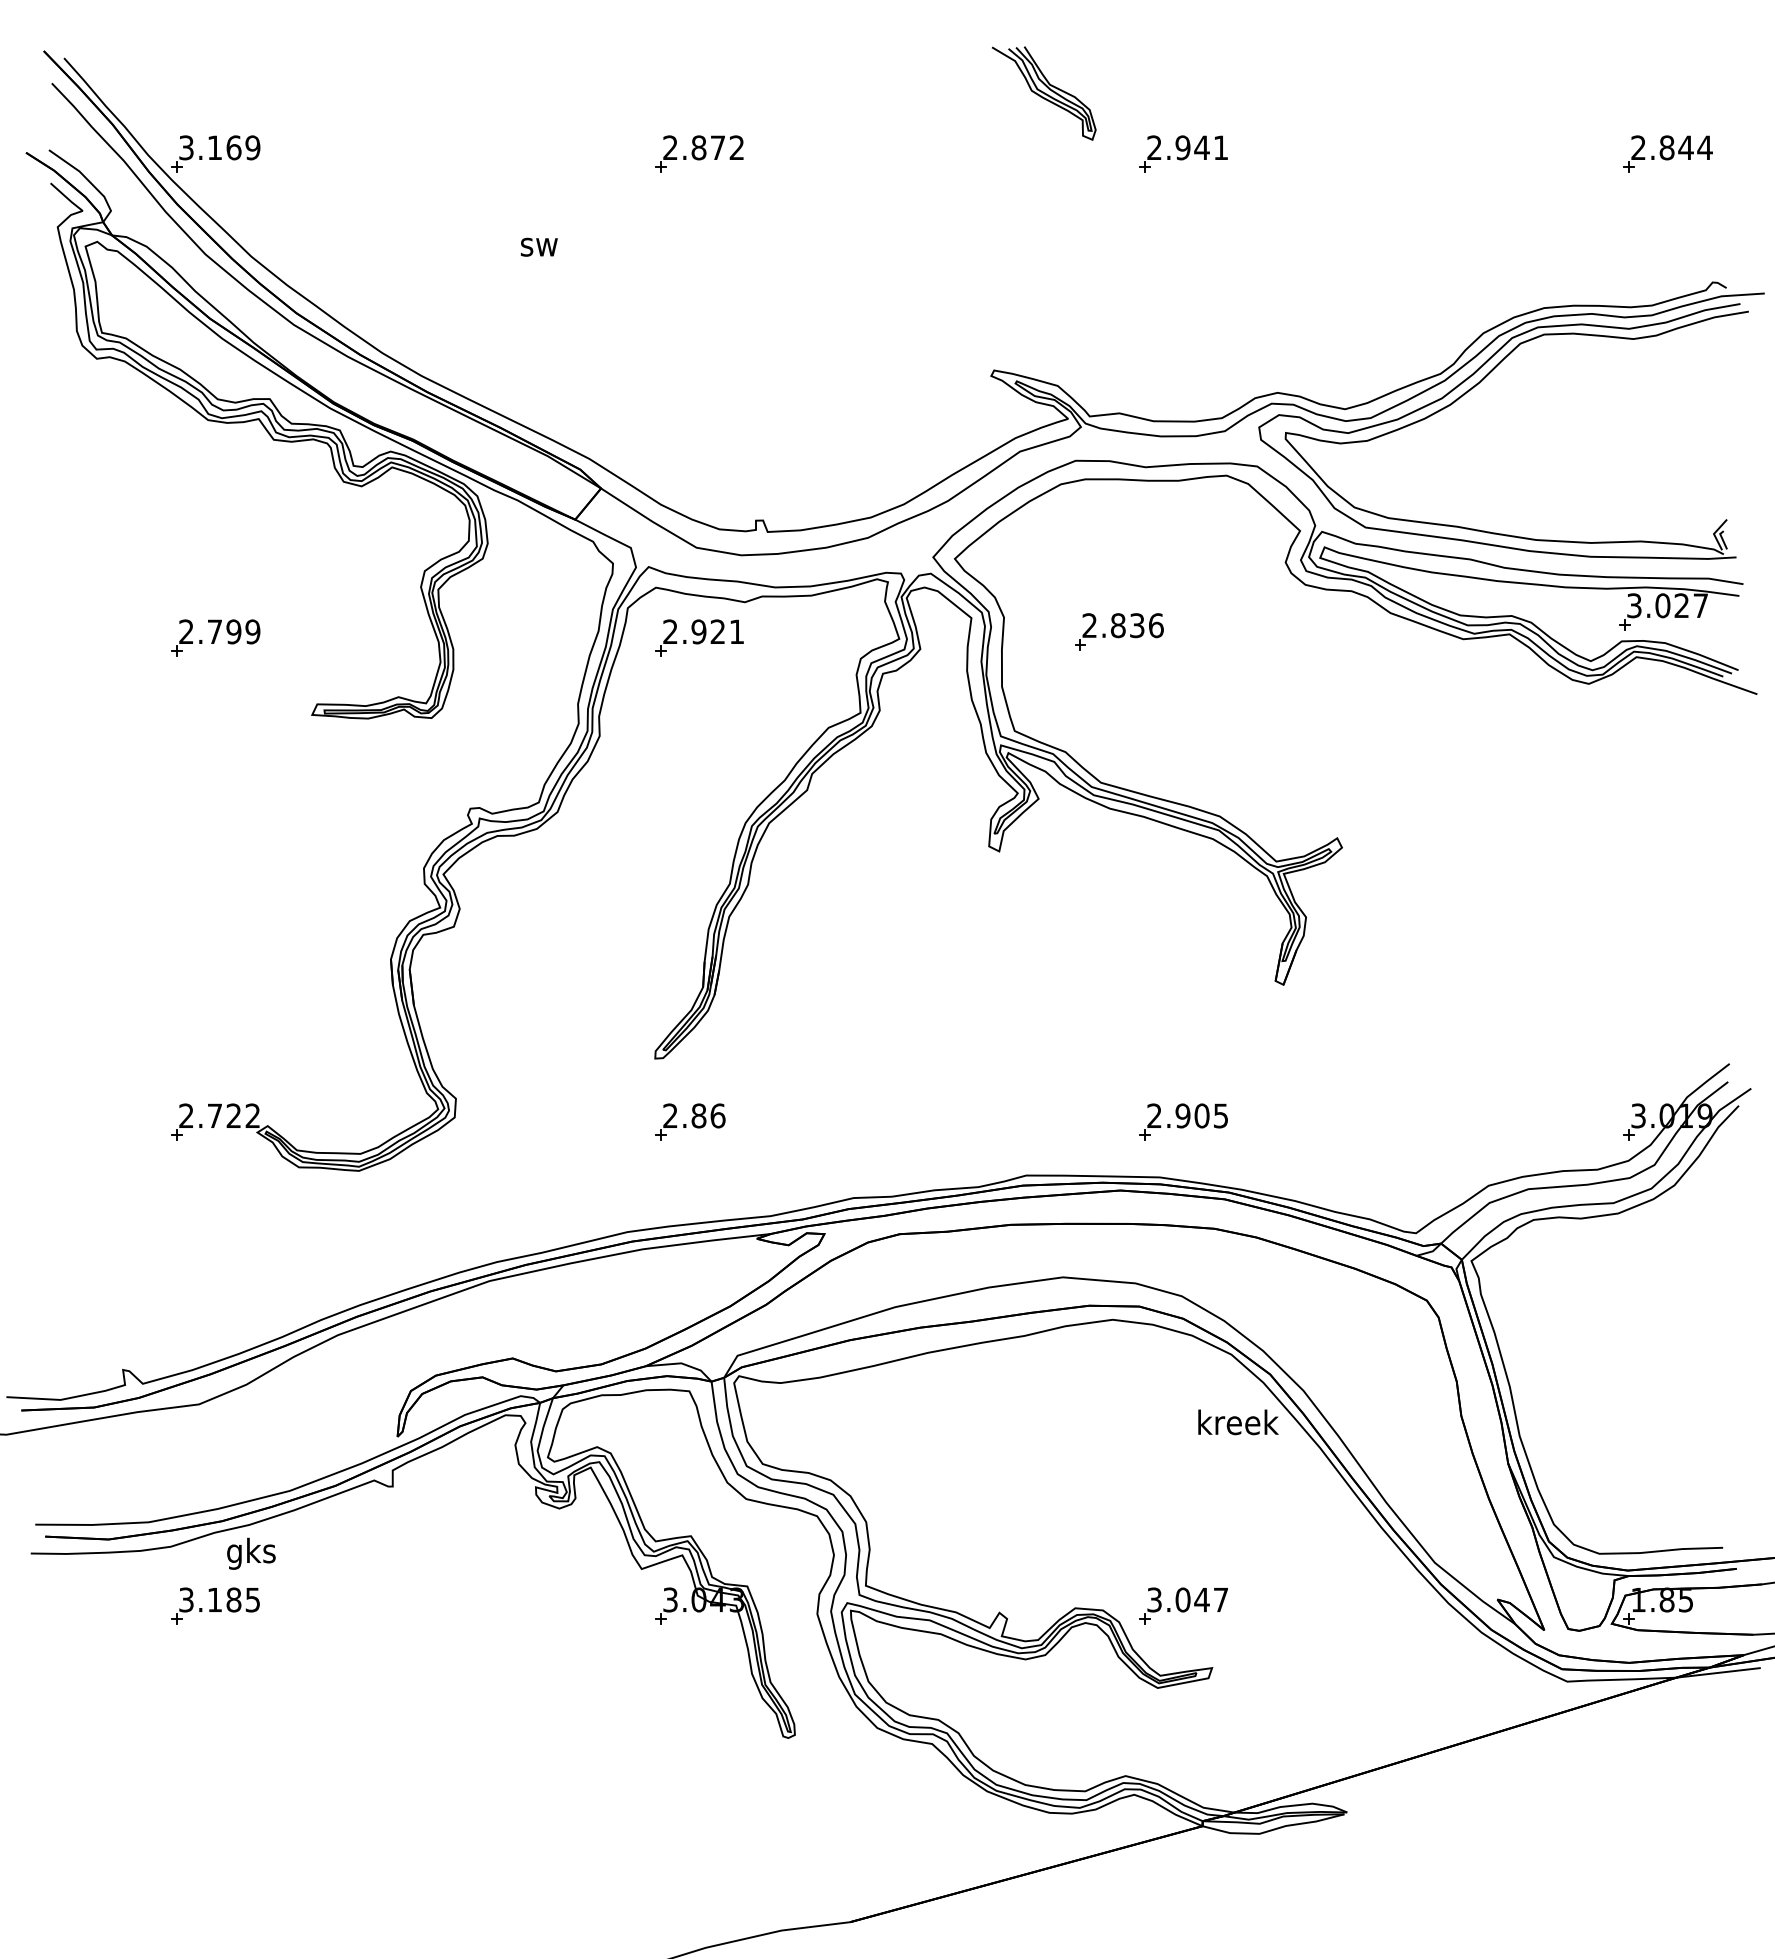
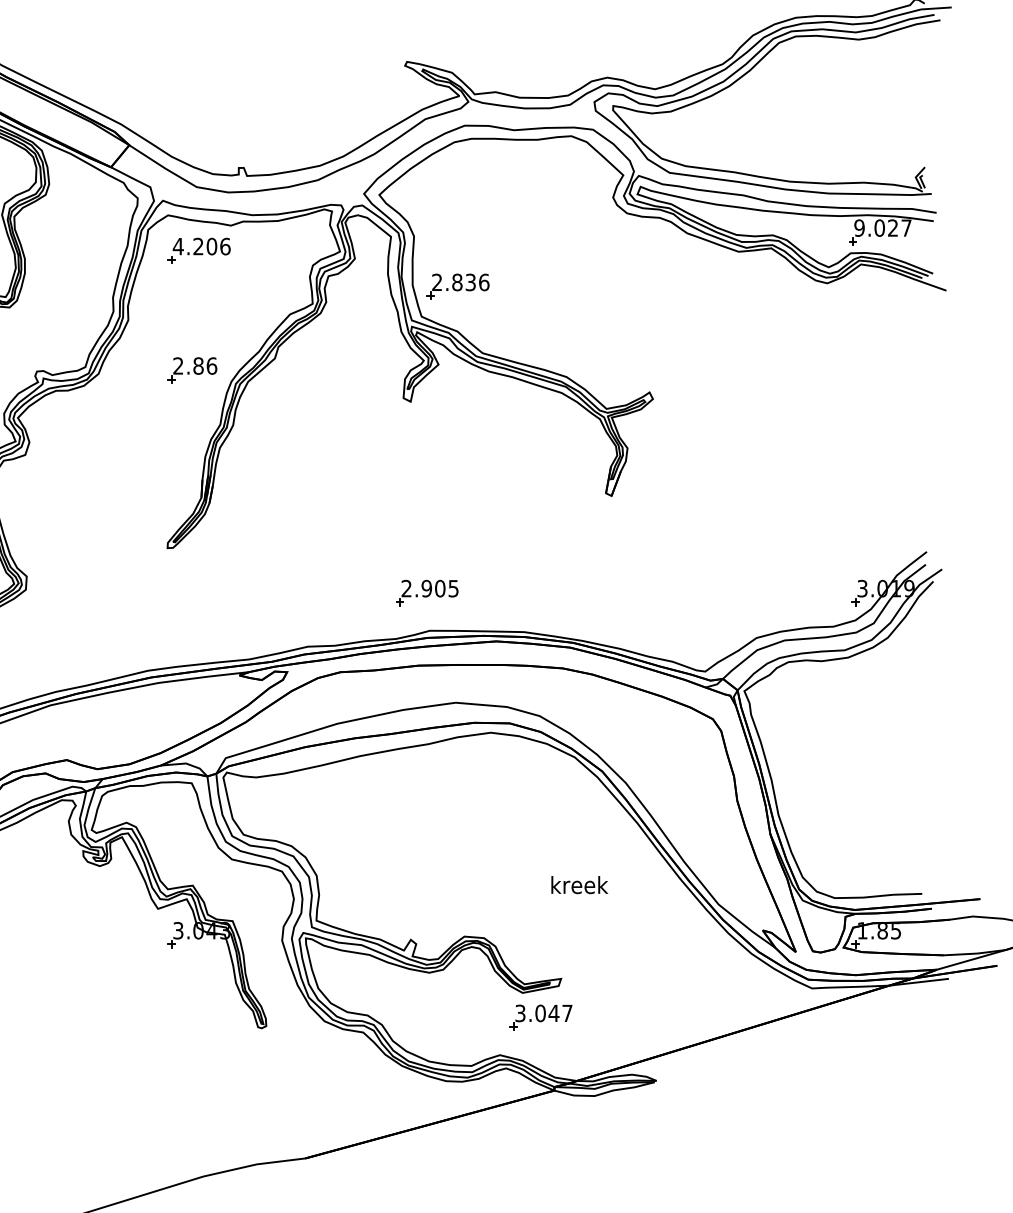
text: (1633, 605) -> (858, 227), 3.027 -> 9.027
text: (703, 631) -> (201, 246), 2.921 -> 4.206
part: (1119, 631) -> (458, 286), moved
part: (690, 1121) -> (192, 369), moved
part: (1183, 1121) -> (427, 592), moved
text: (1238, 1422) -> (579, 885), moved
part: (1183, 1605) -> (540, 1017), moved

